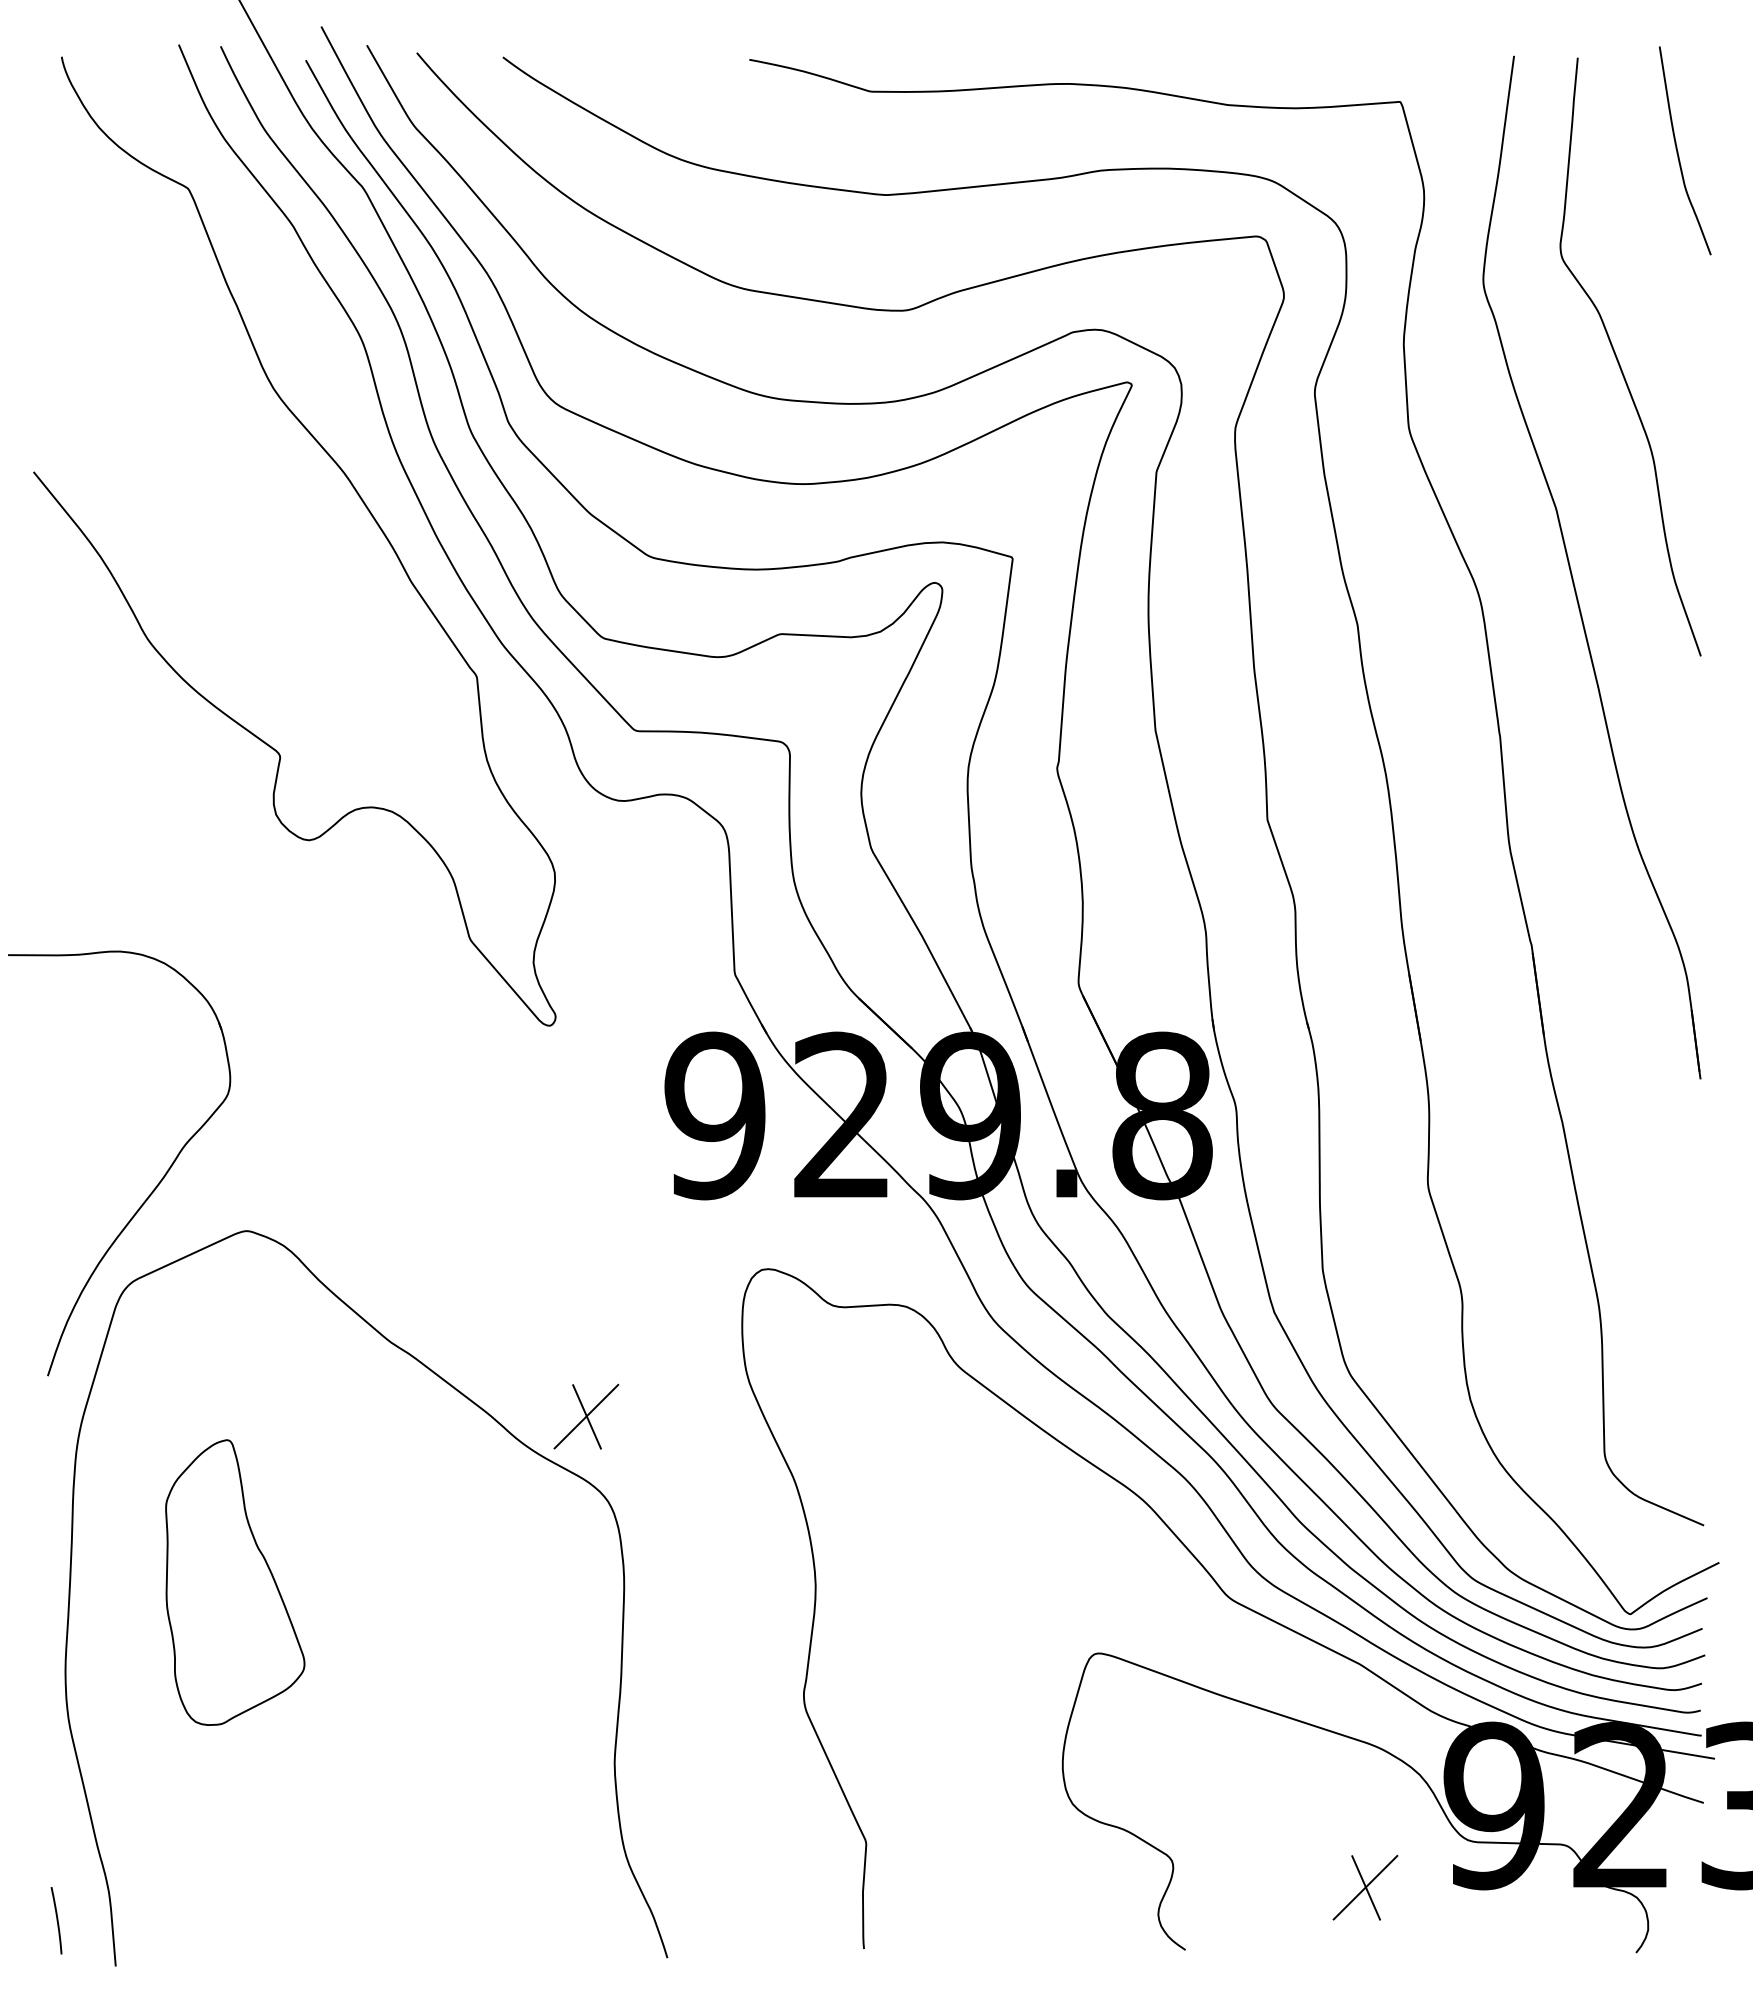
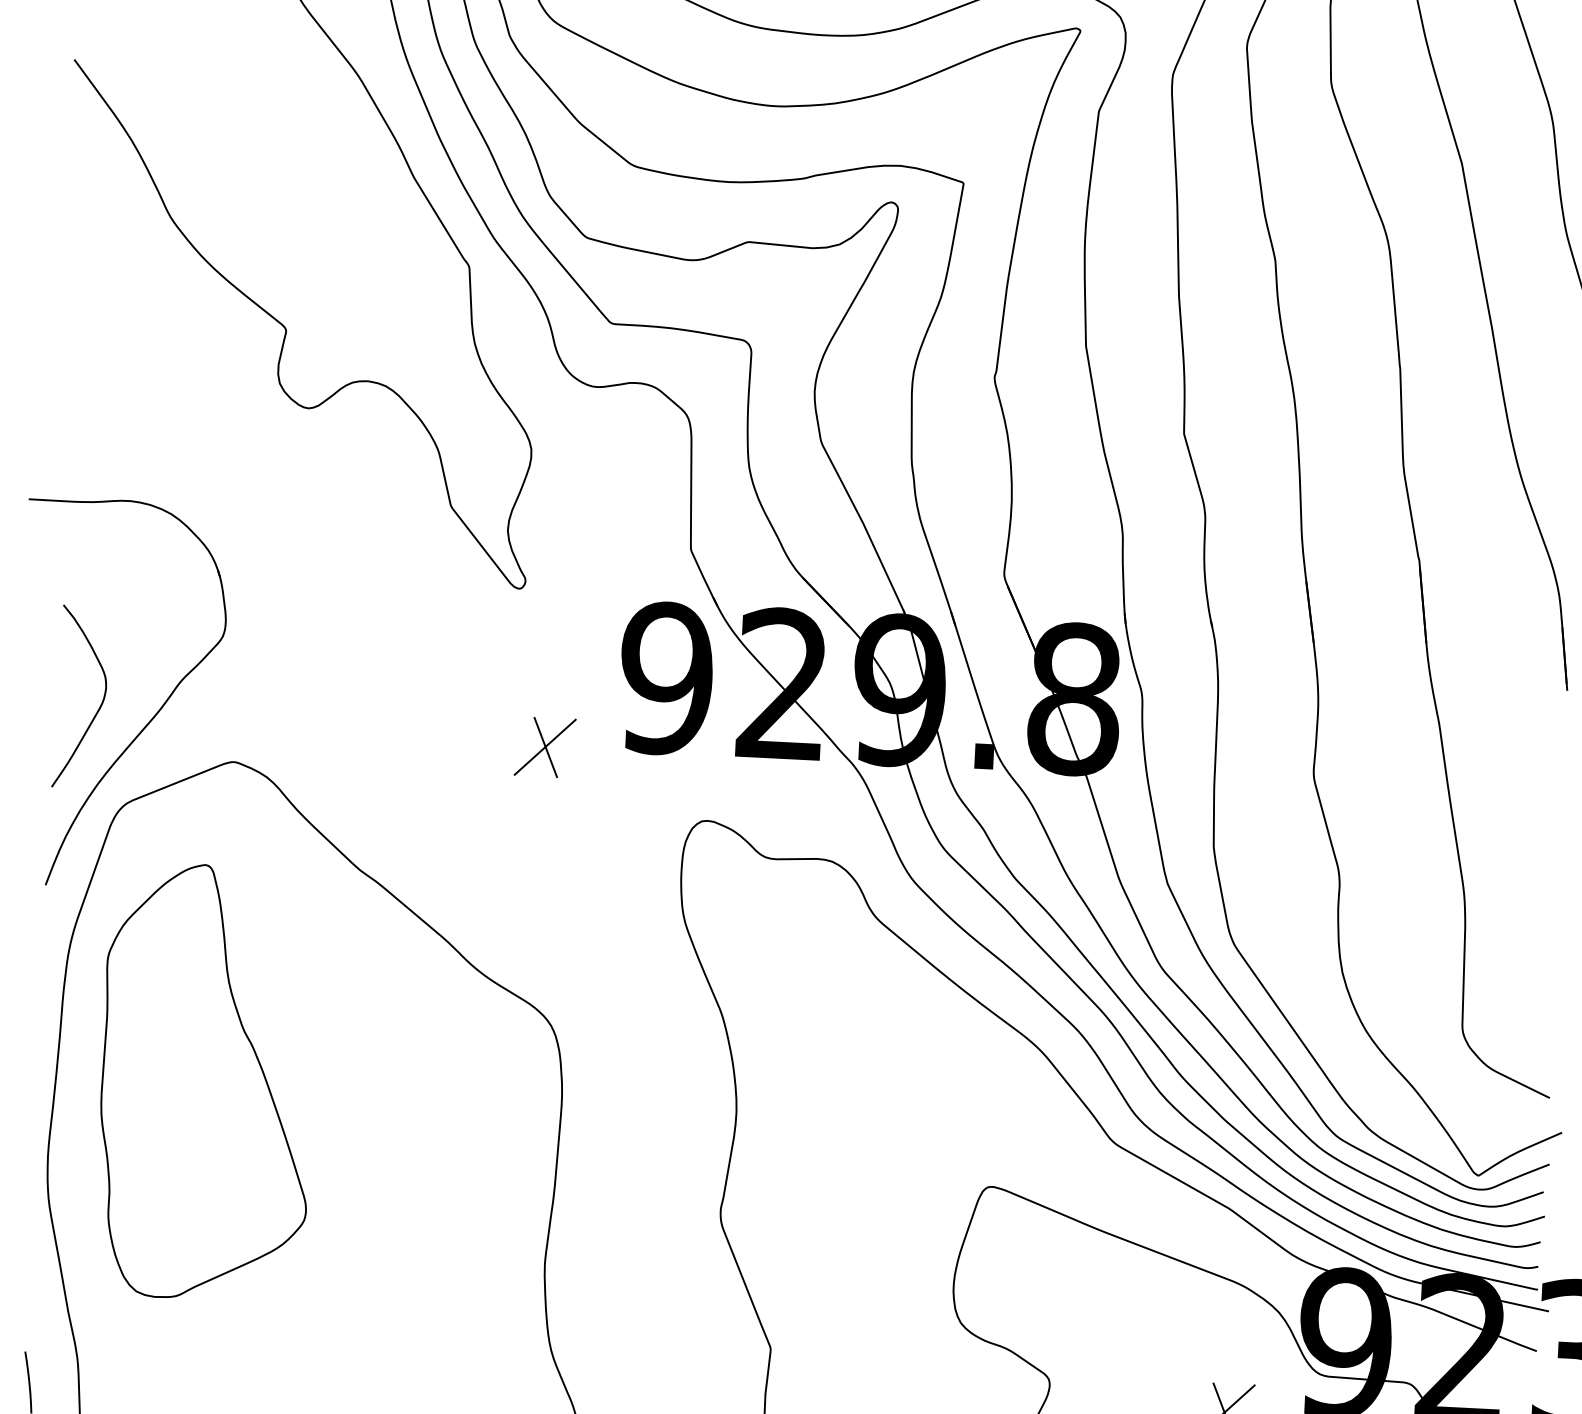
curve: (96, 1178) -> (99, 707), added
part: (586, 1416) -> (545, 747), moved
part: (235, 1582) -> (207, 1082), size x1.67

